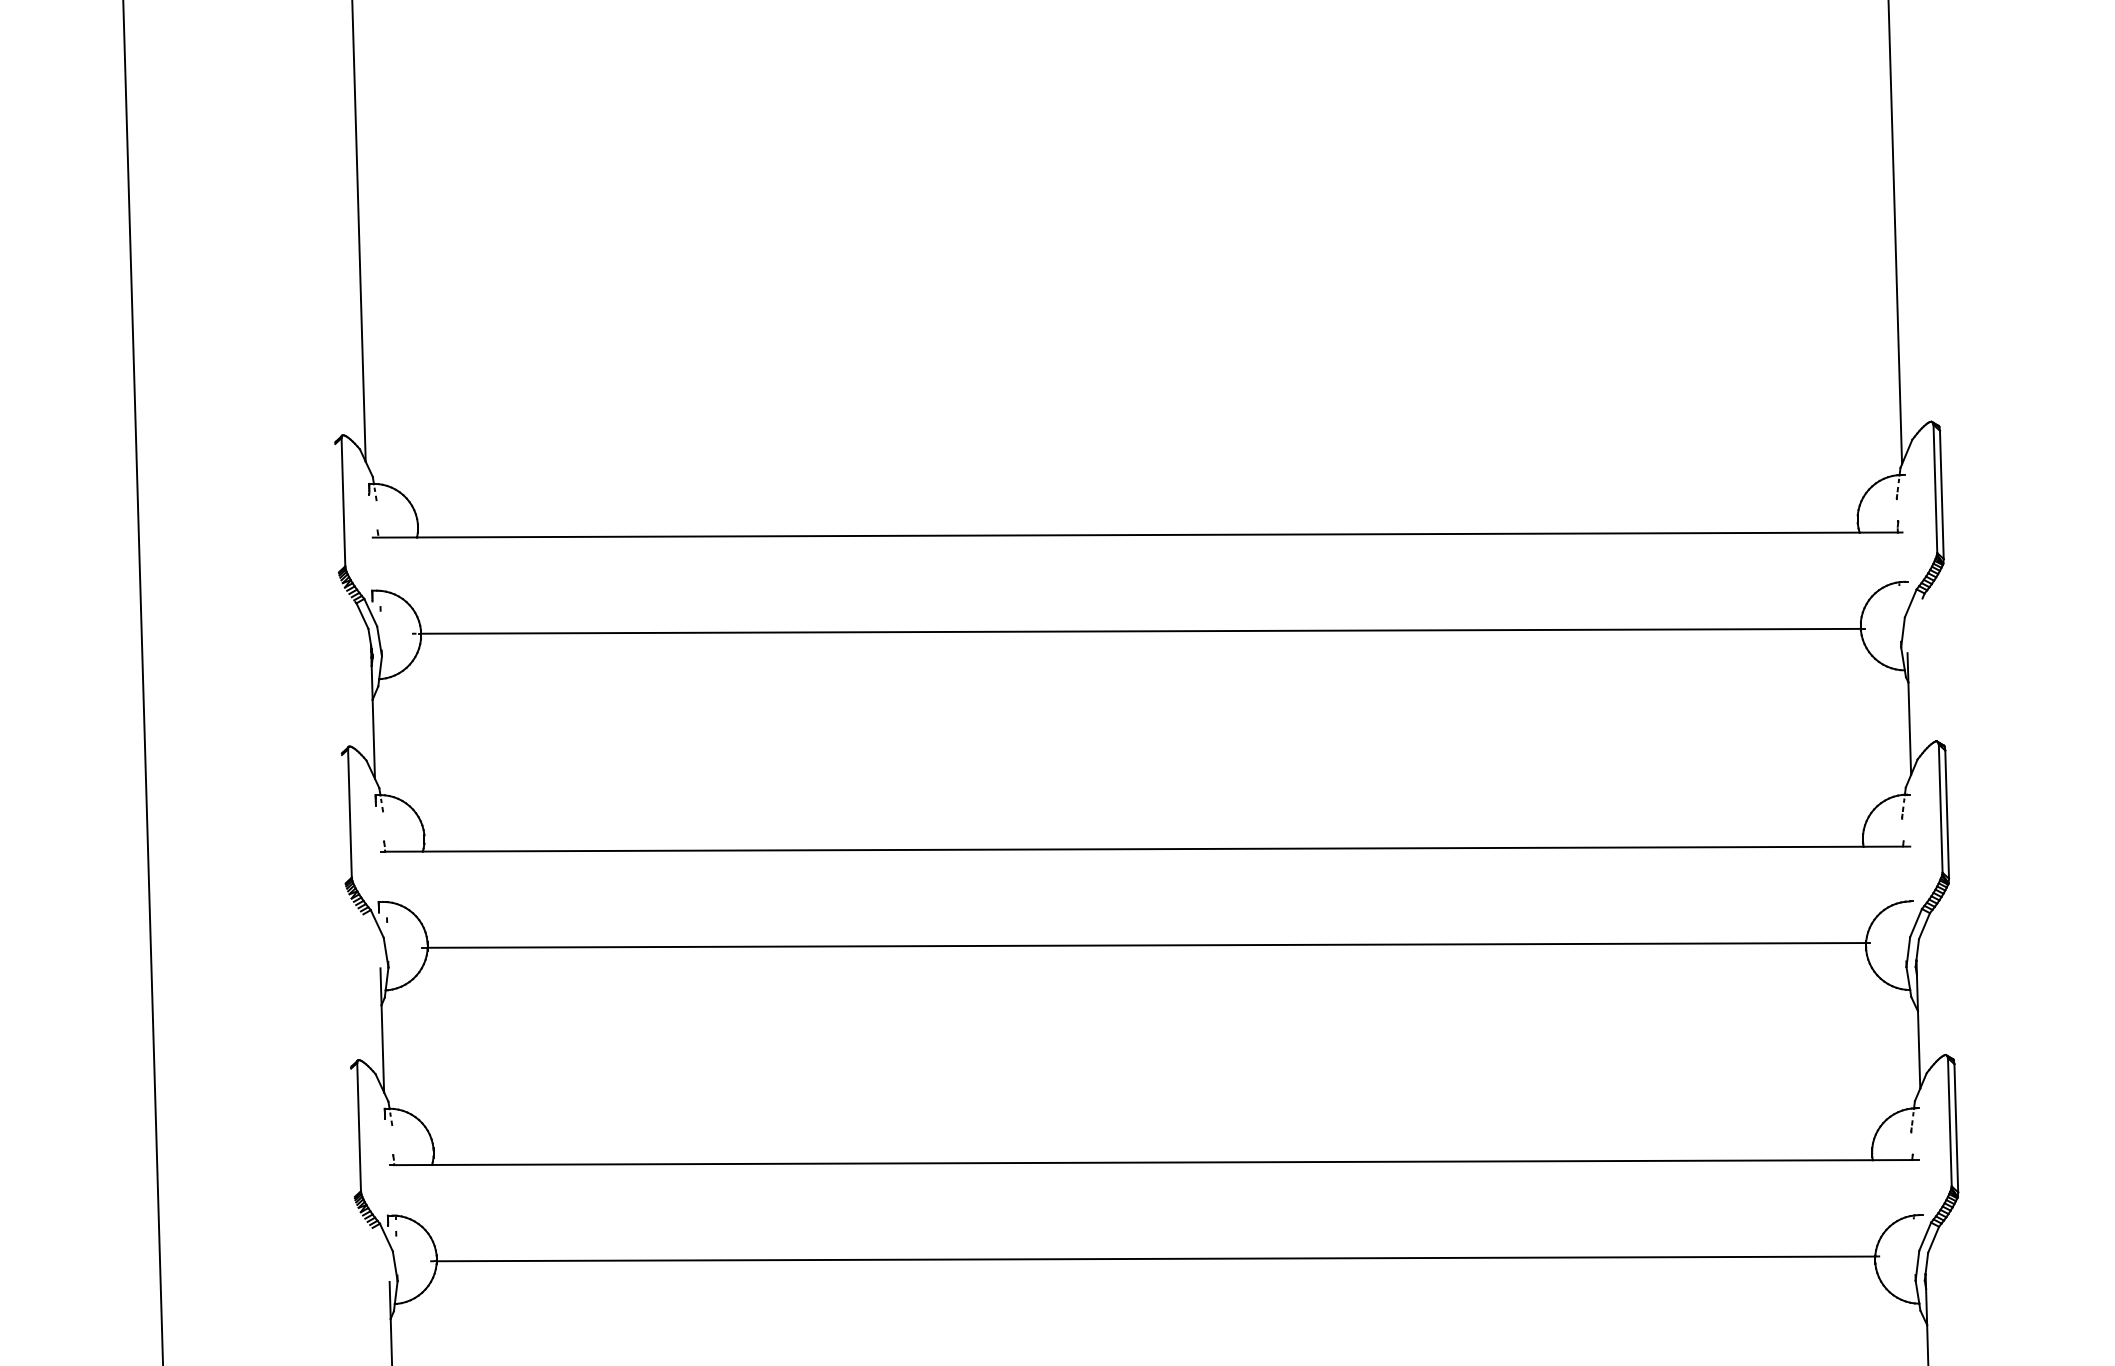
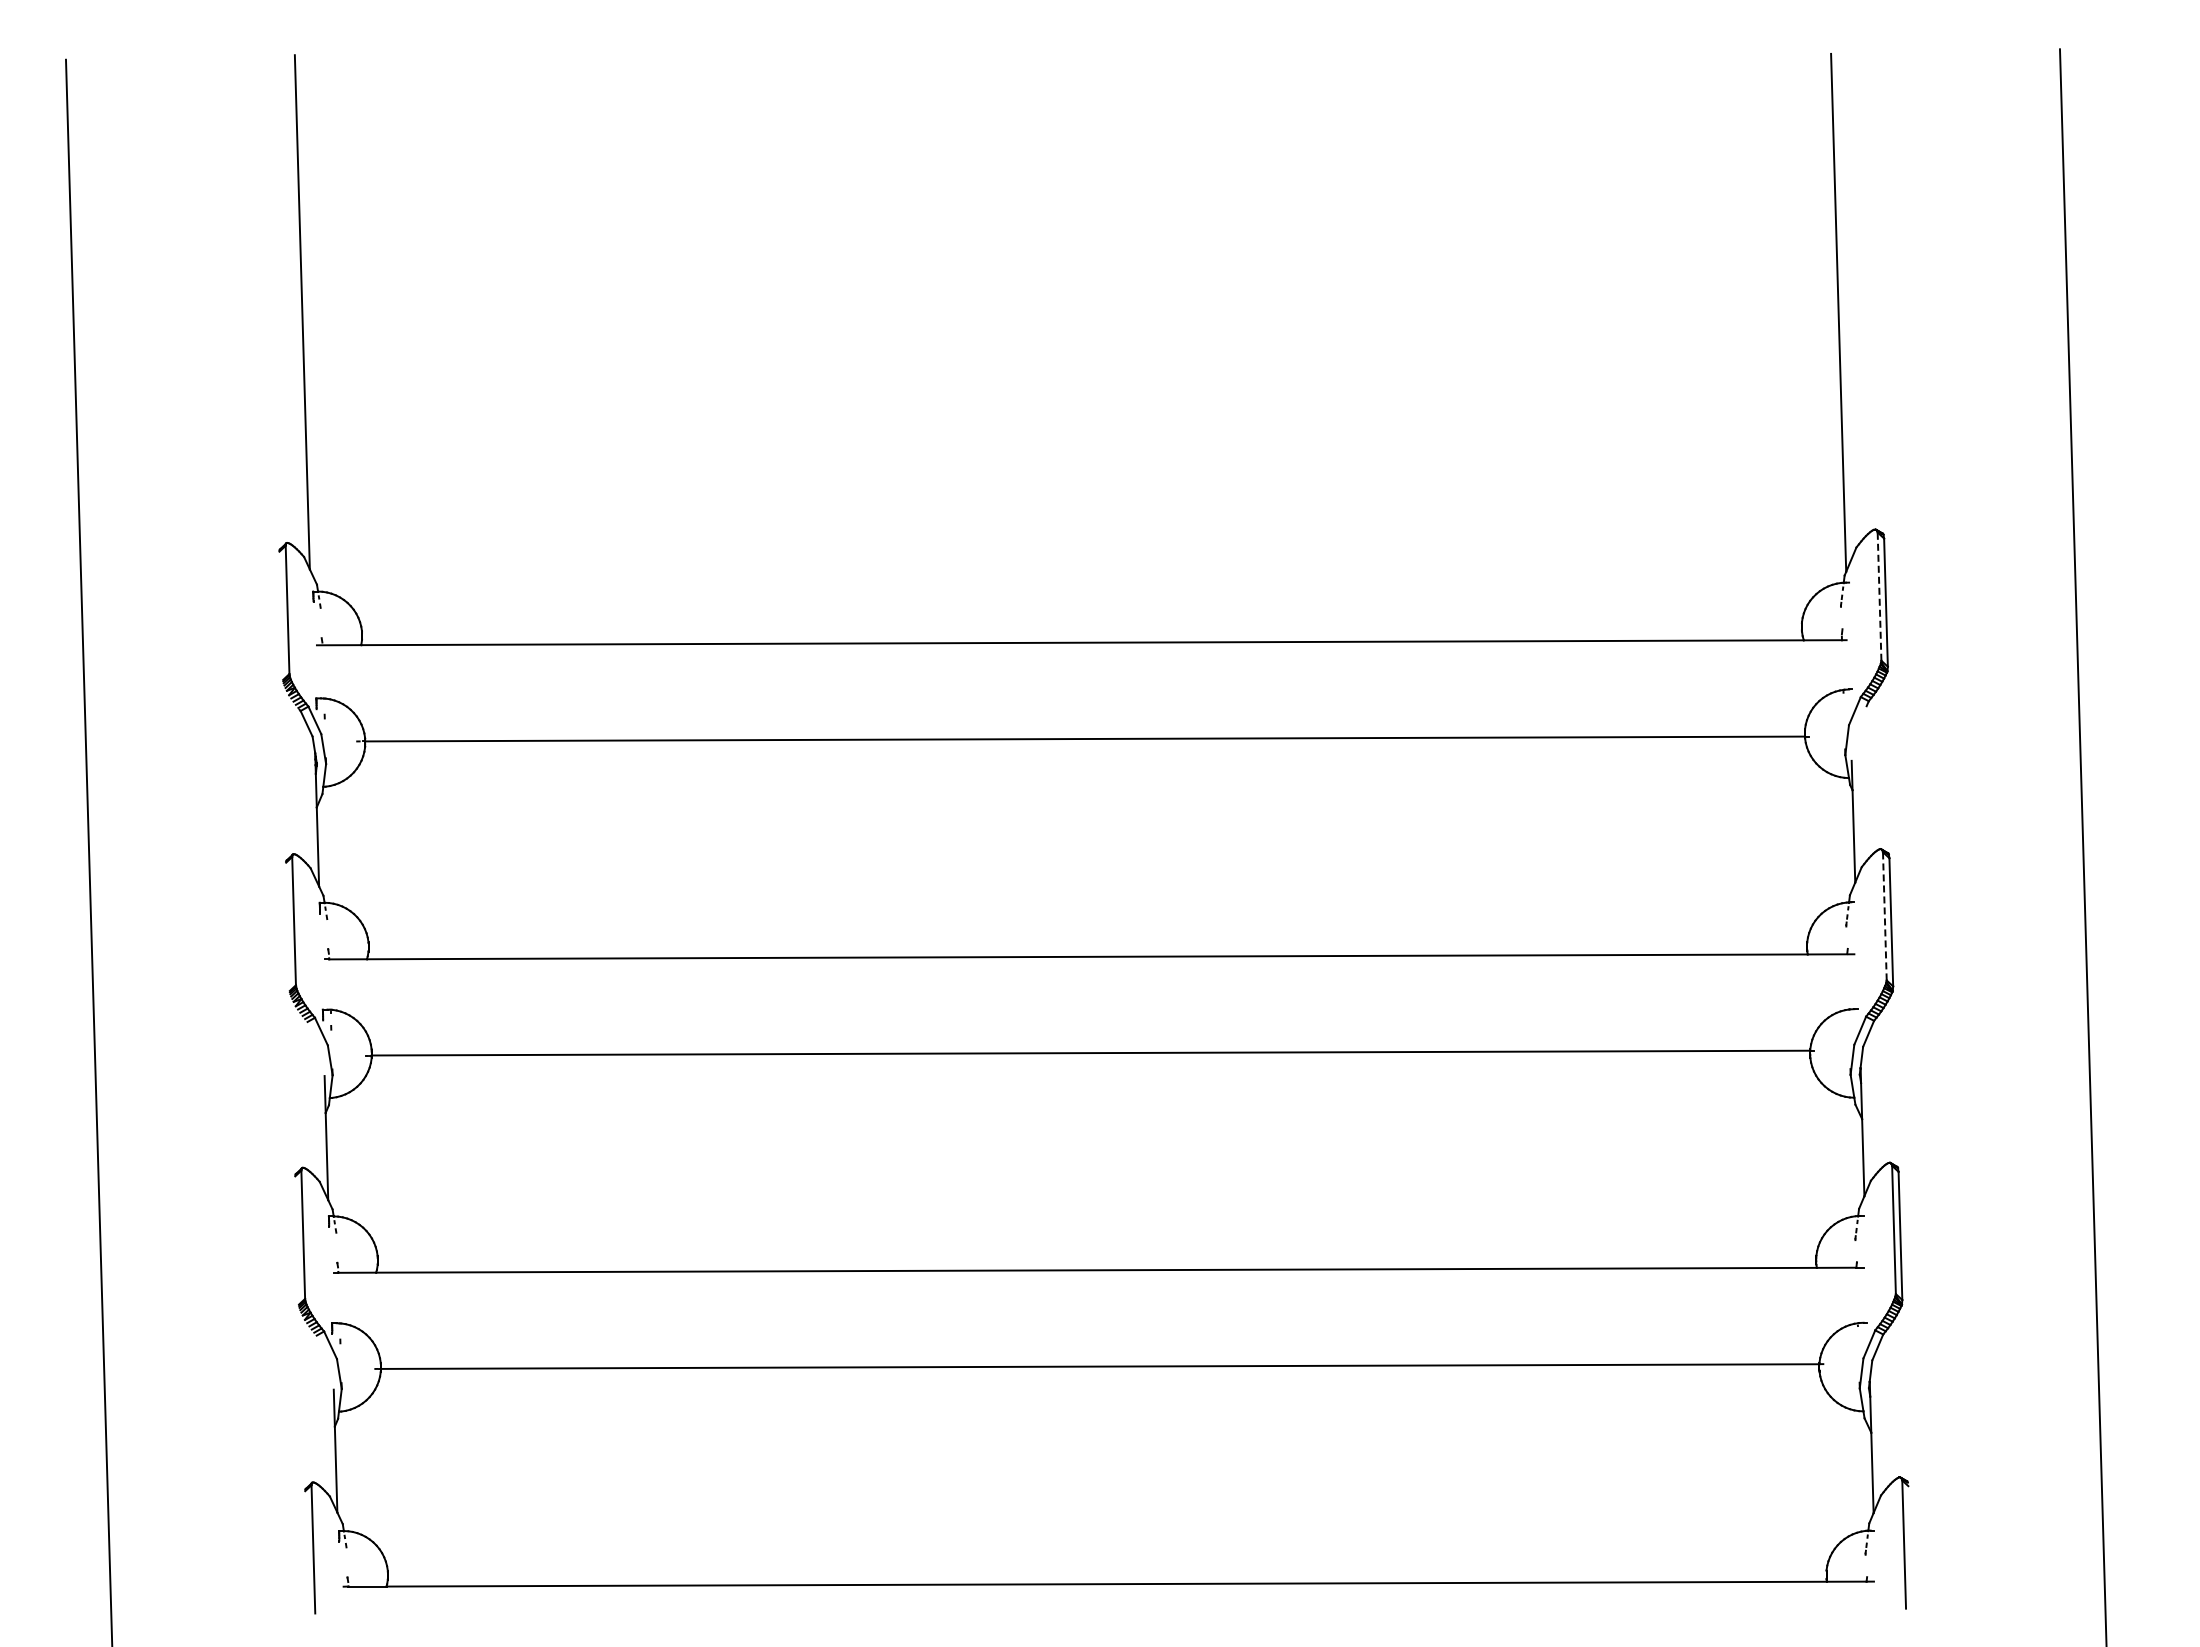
line: (1935, 488) -> (1879, 596), solid -> dashed
line: (1940, 807) -> (1884, 915), solid -> dashed

